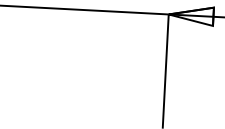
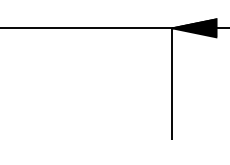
fill: (191, 15) -> (194, 28), added

